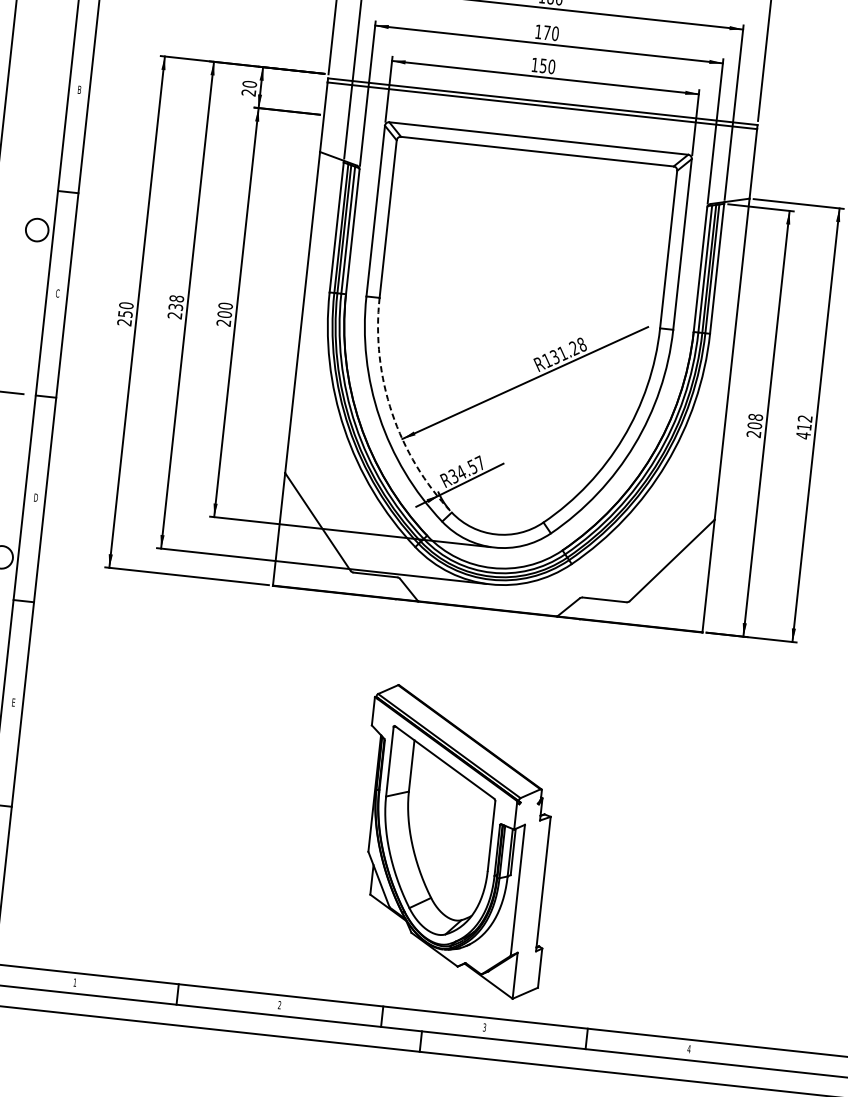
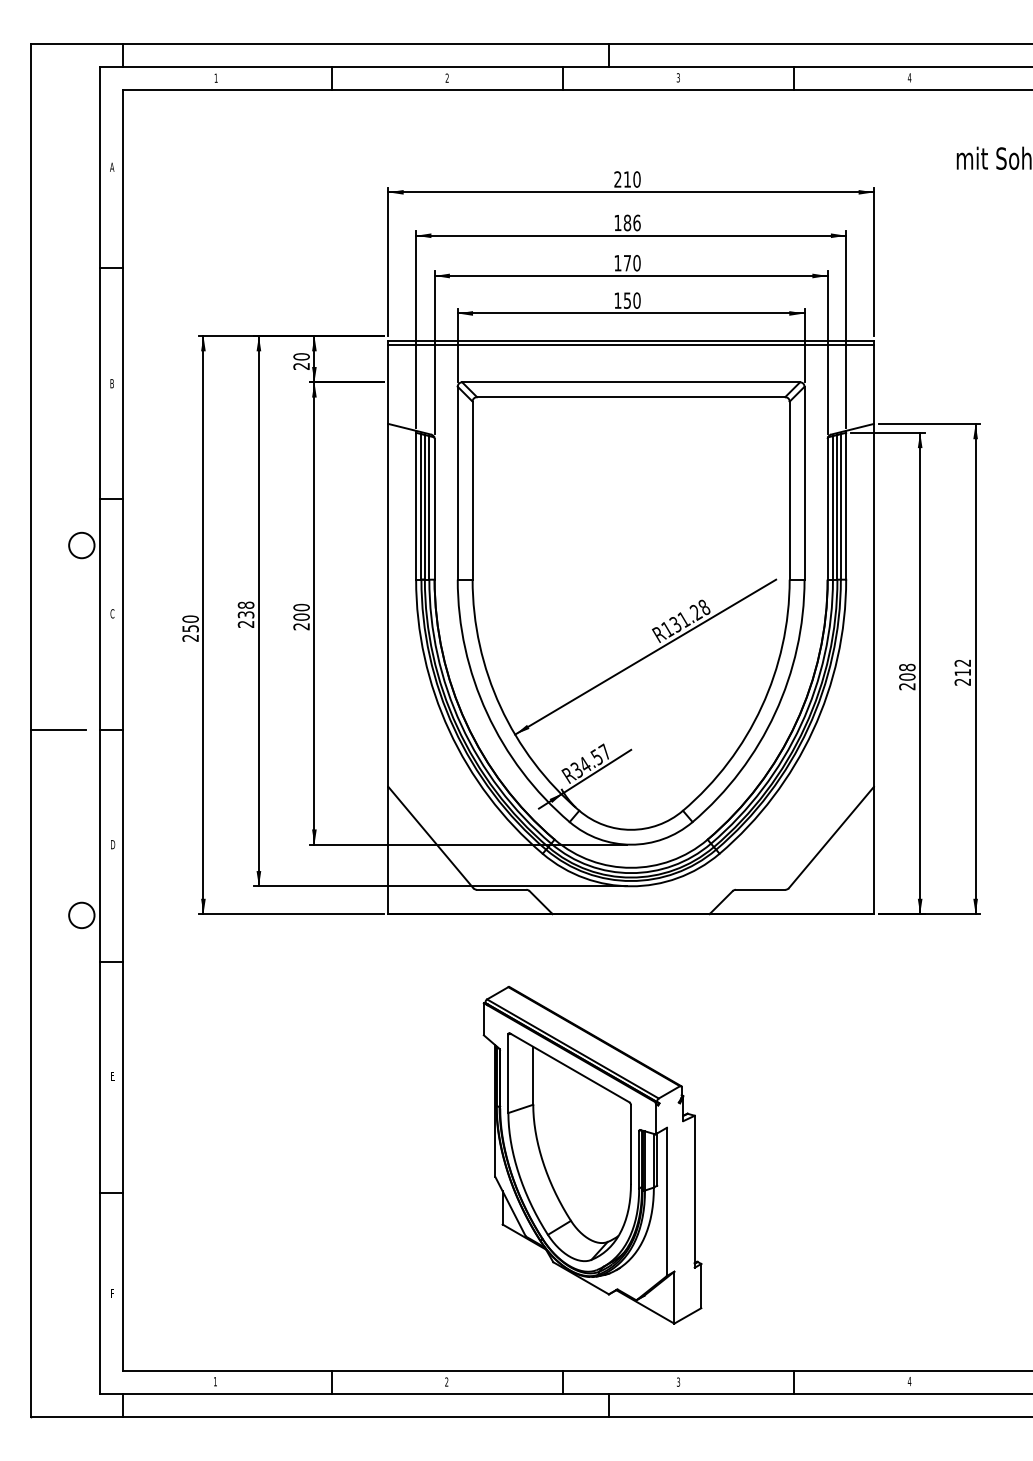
arc: (392, 412) -> (500, 706), dashed -> solid
text: (803, 435) -> (962, 682), 412 -> 212
part: (456, 842) -> (592, 1155), moved

